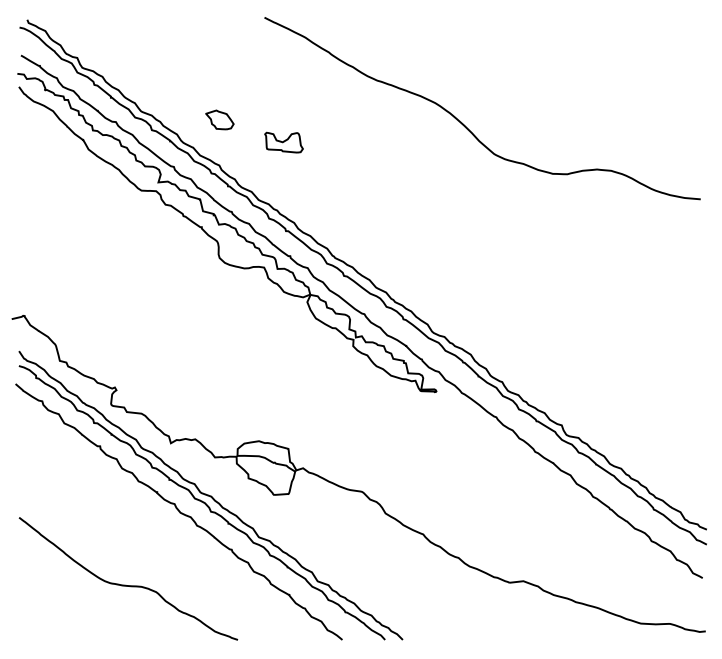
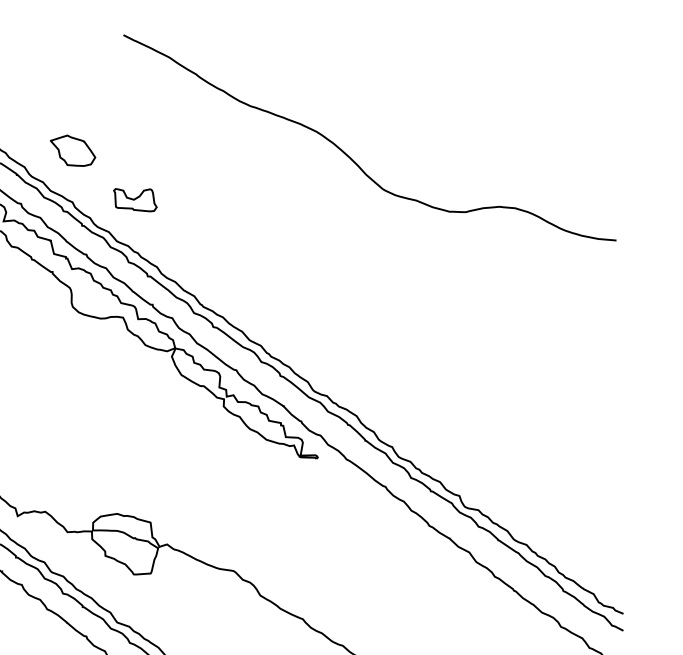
part: (219, 119) -> (72, 150), size x1.43
part: (283, 142) -> (134, 200), moved

